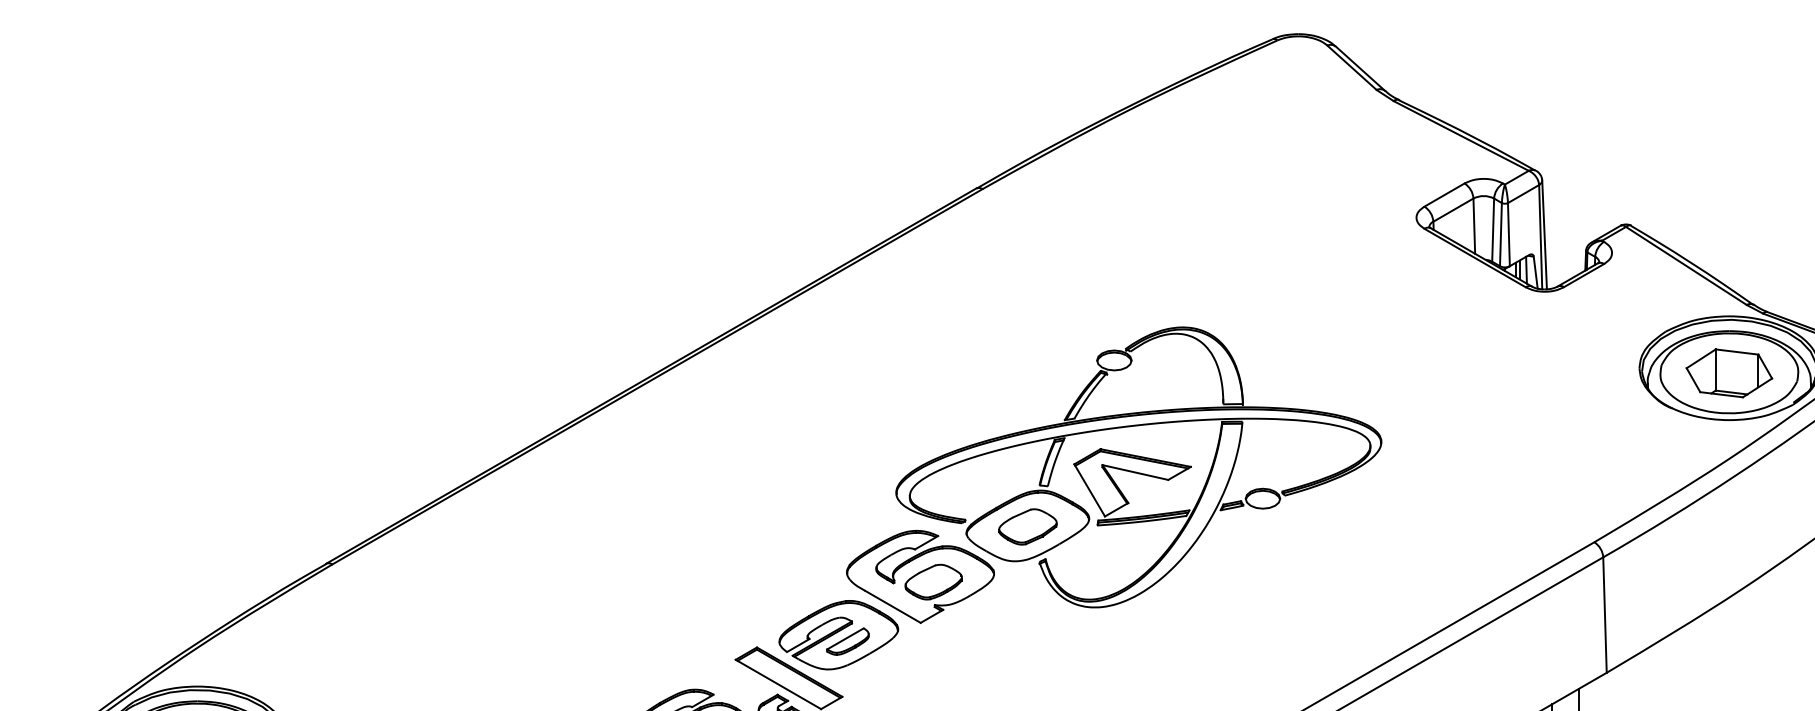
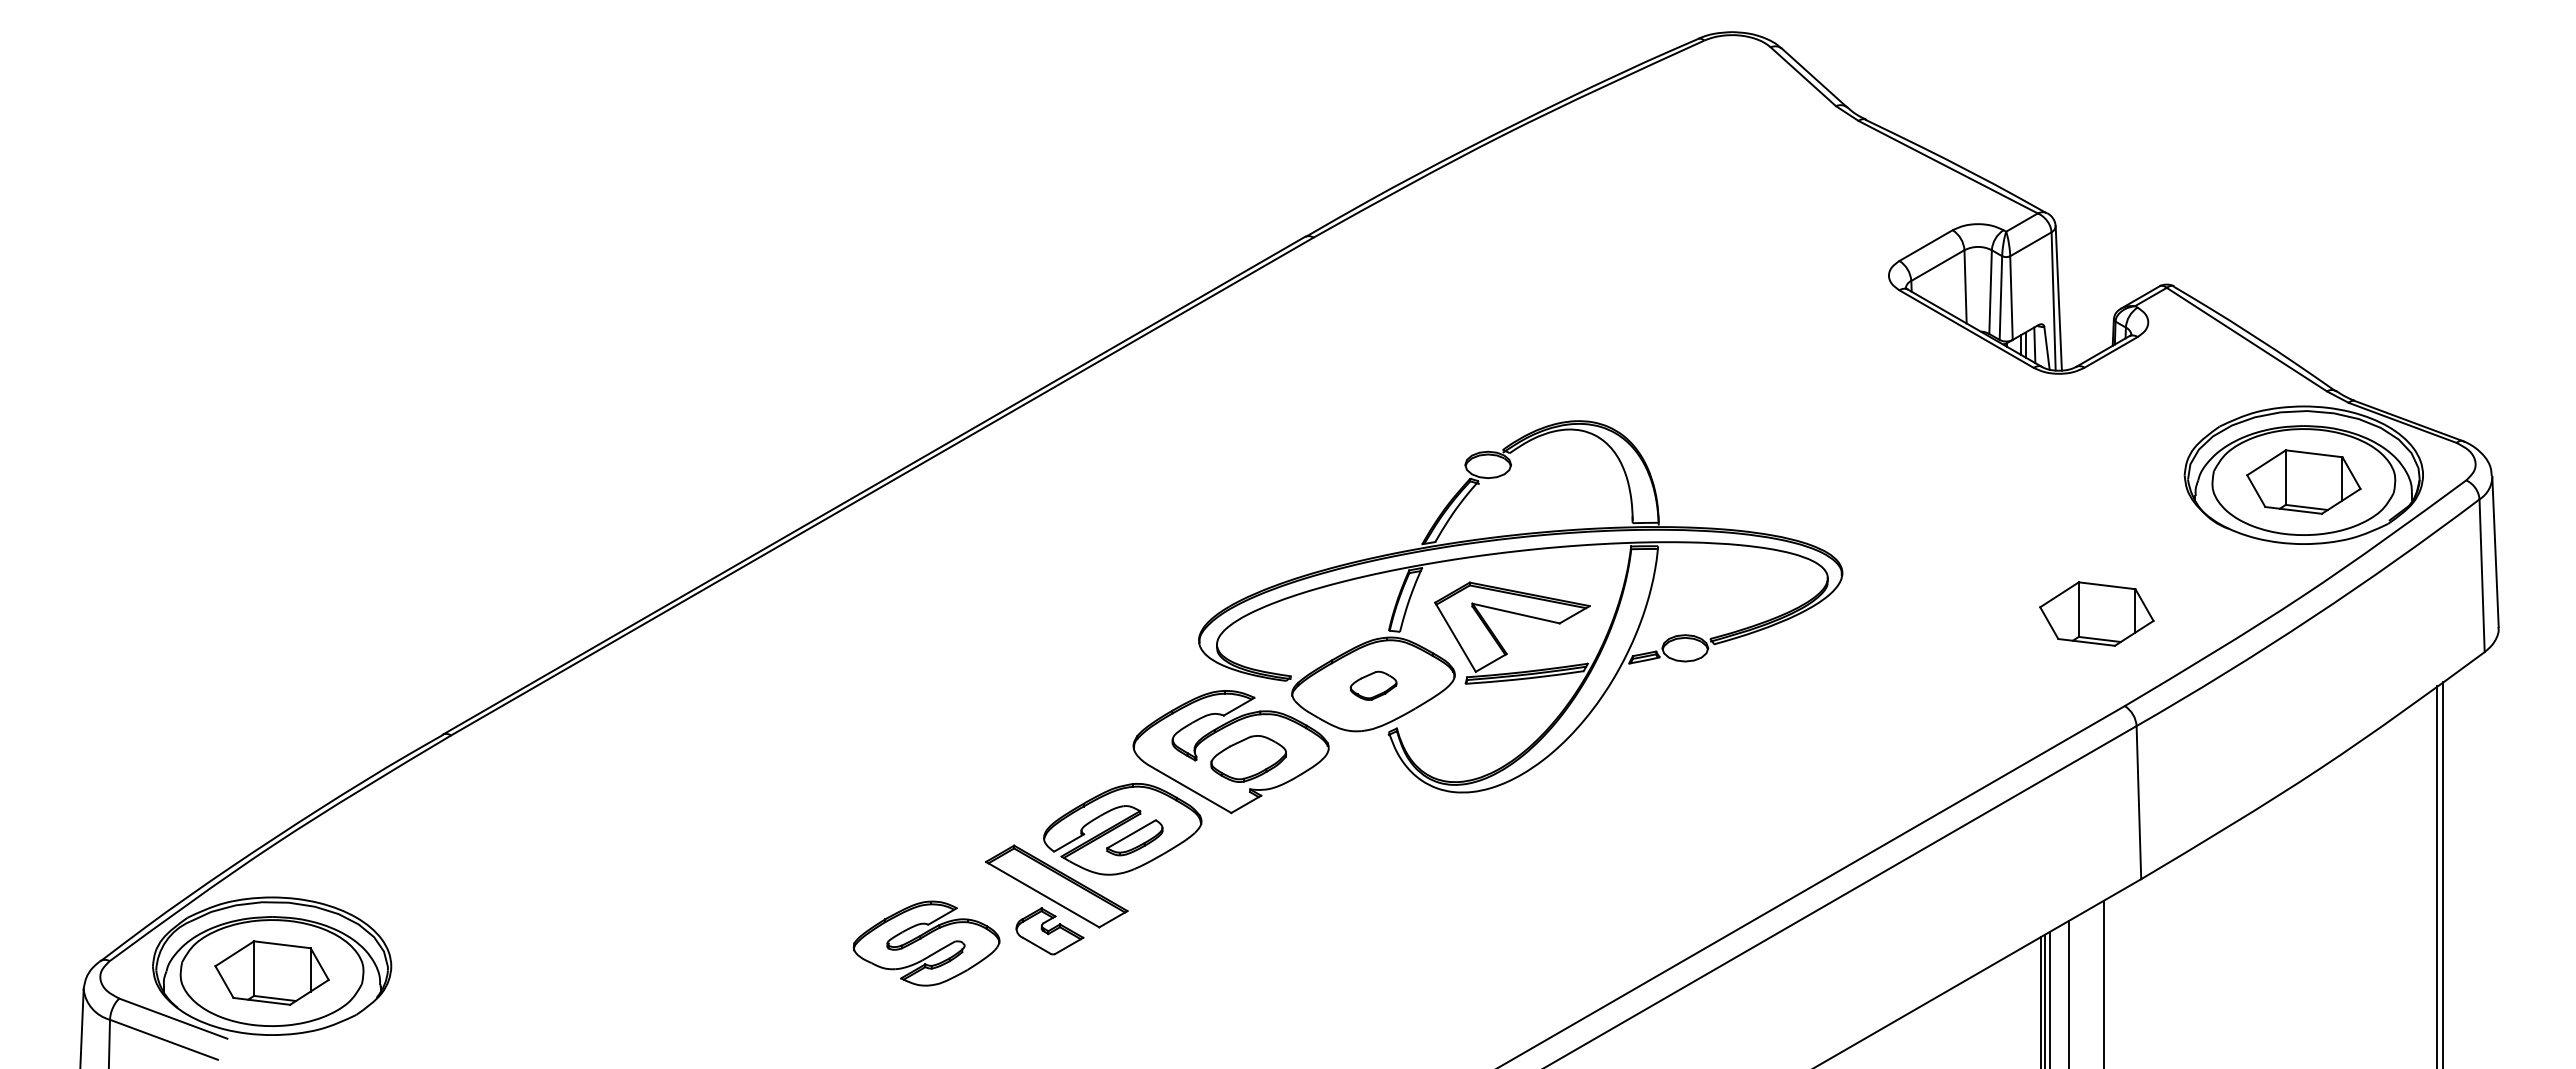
part: (1573, 472) -> (2096, 613), added
part: (1027, 526) -> (1373, 685), size x0.6

